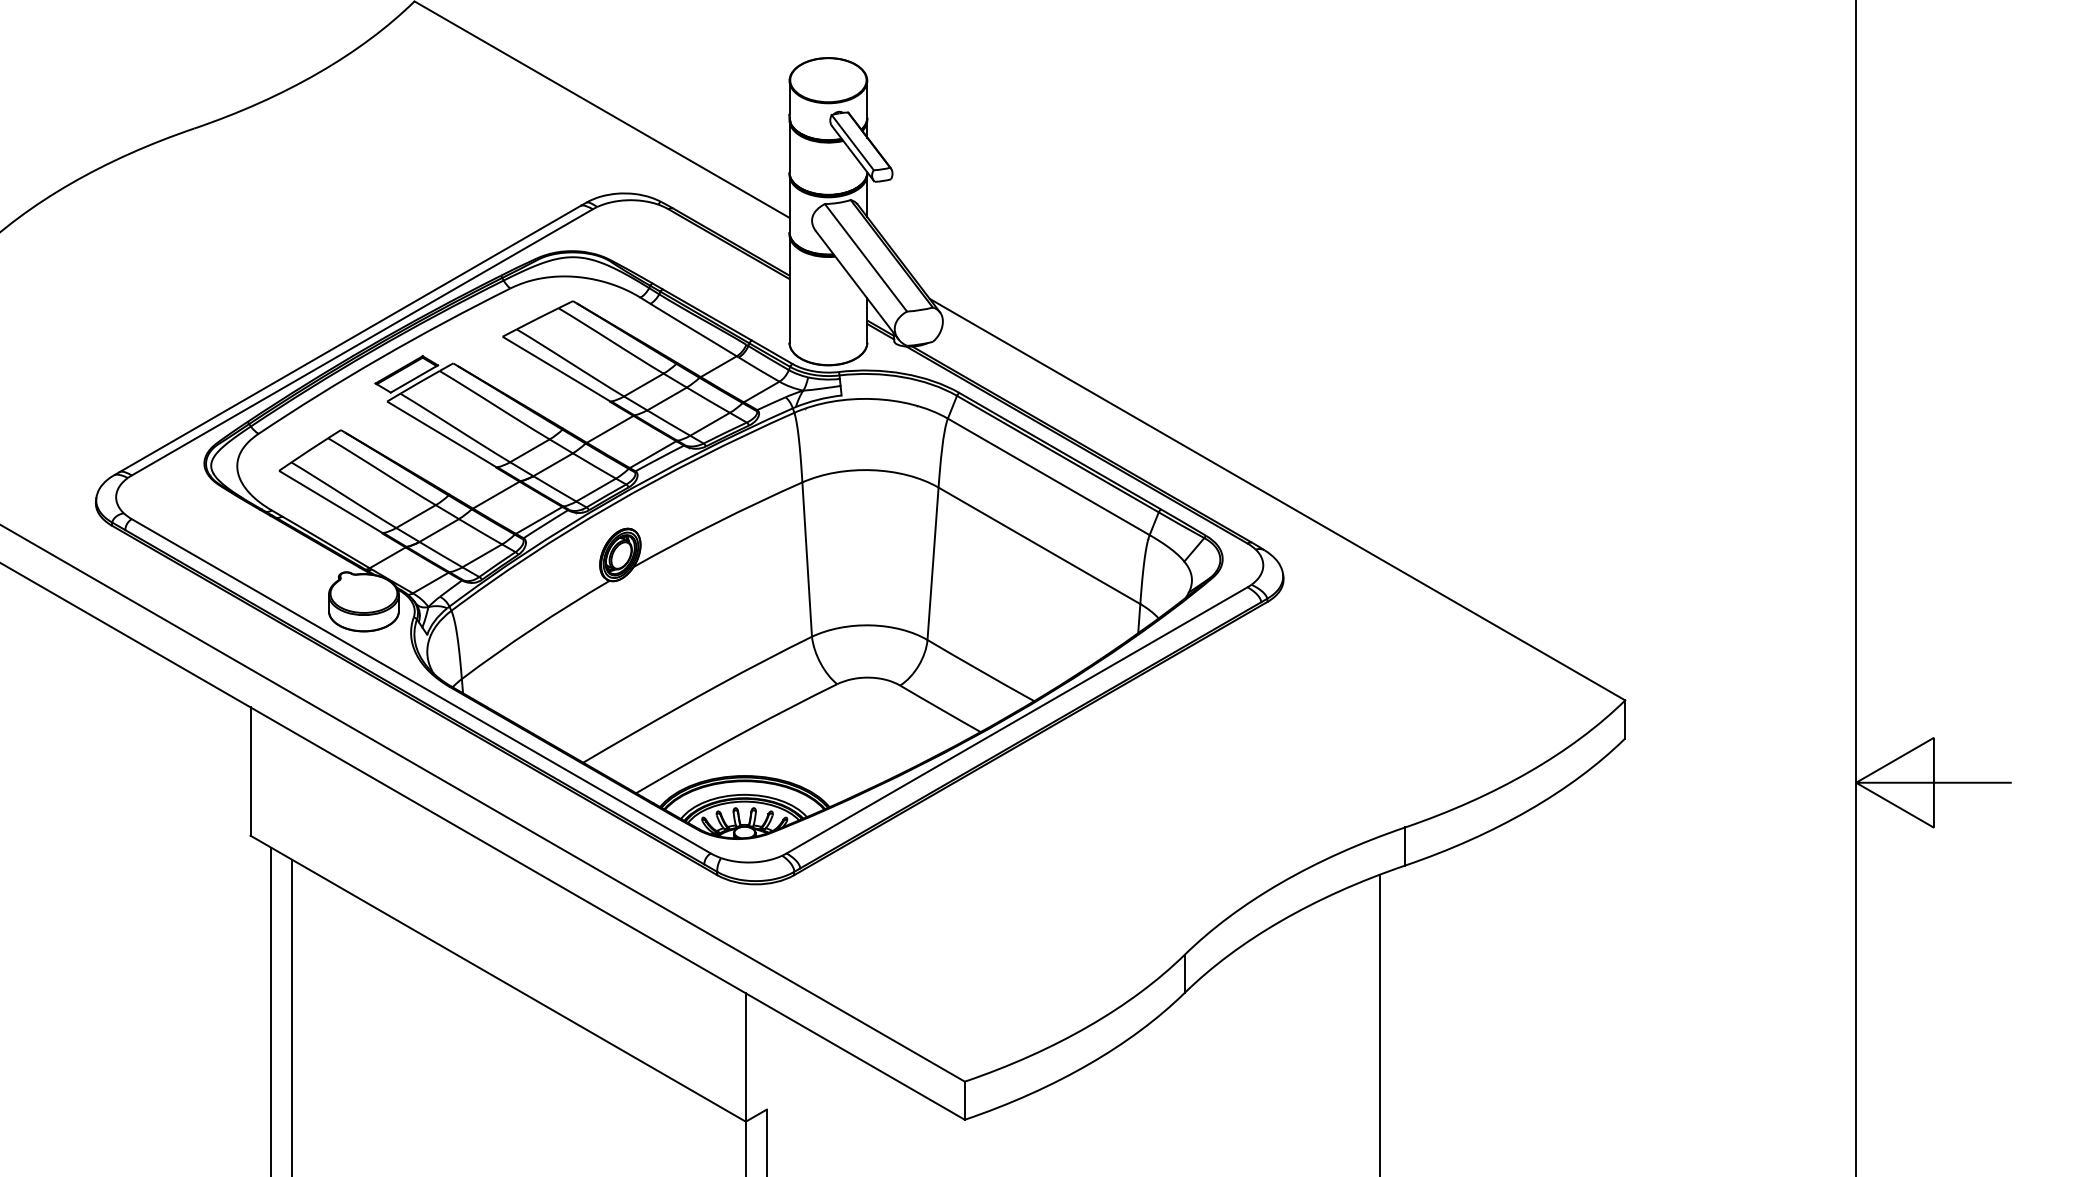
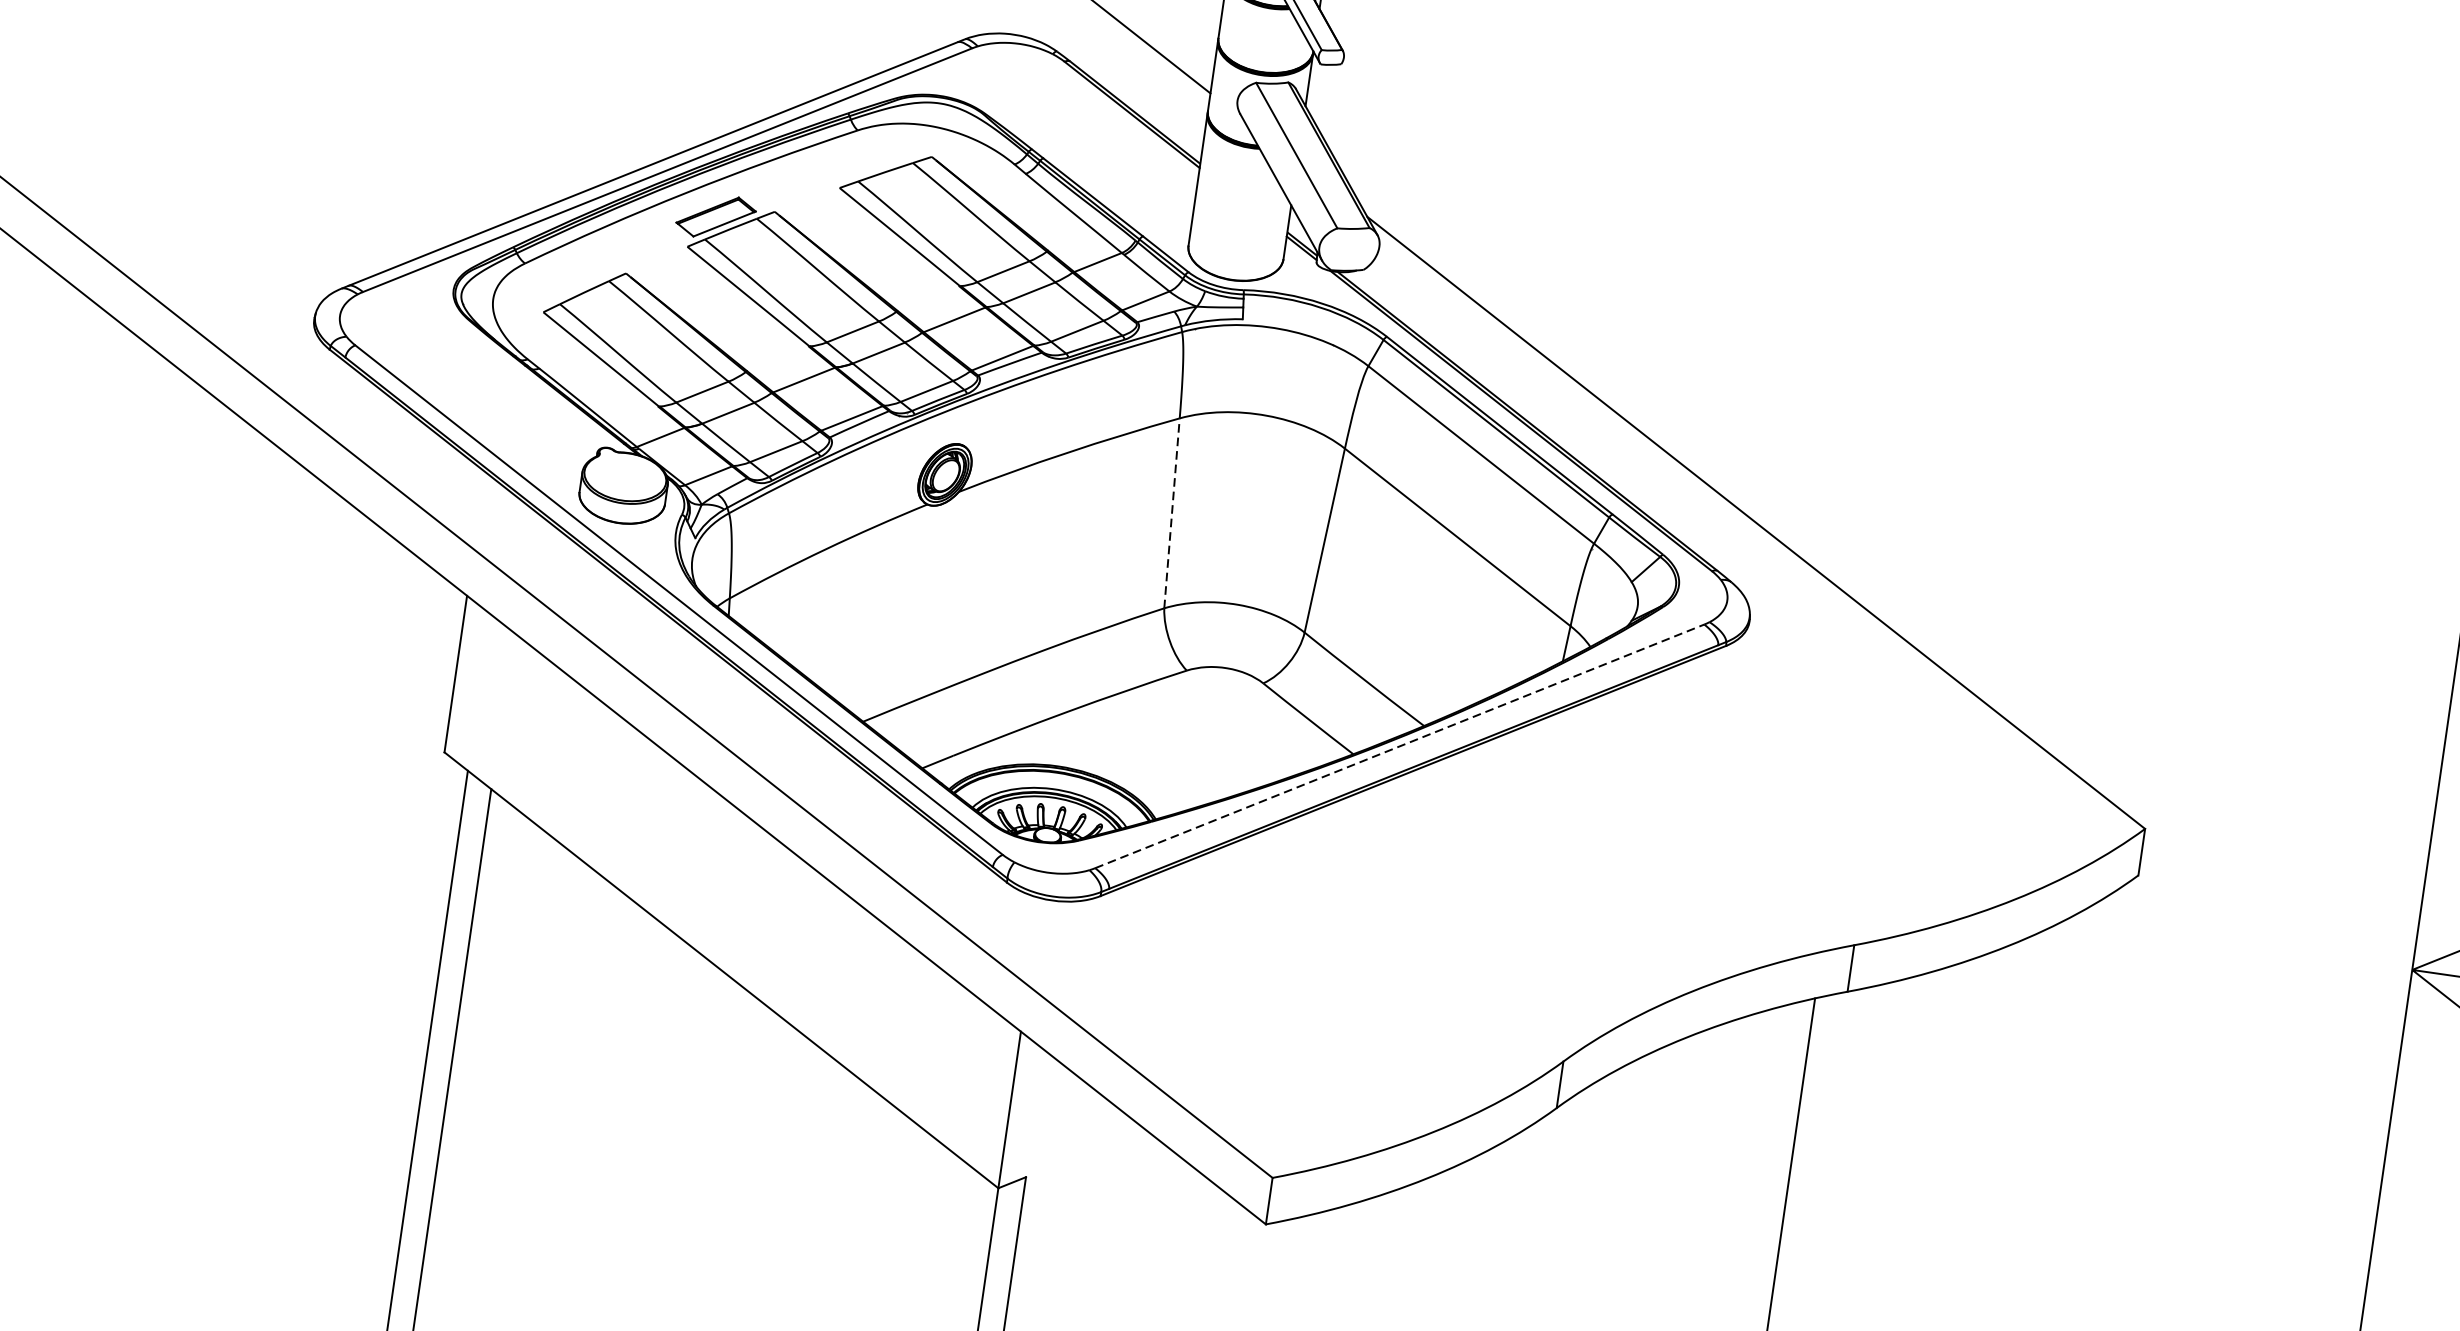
line: (807, 559) -> (1172, 513), solid -> dashed
line: (1017, 720) -> (1400, 746), solid -> dashed

